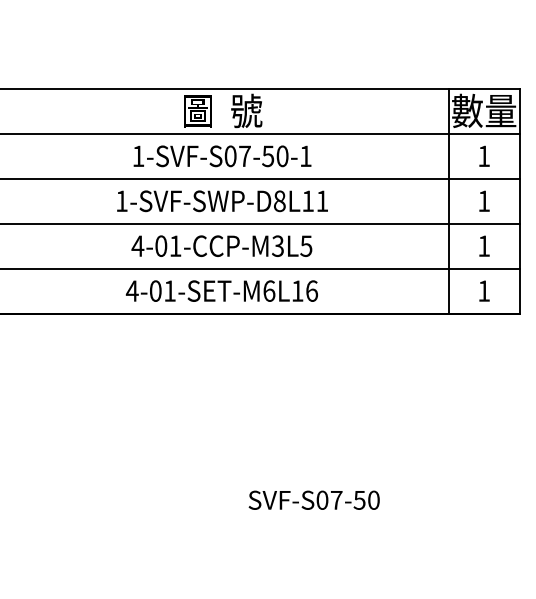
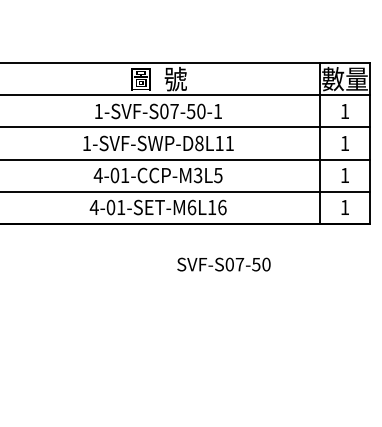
text: (313, 500) -> (223, 264), moved

